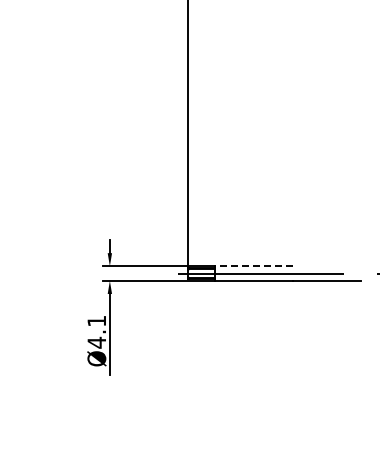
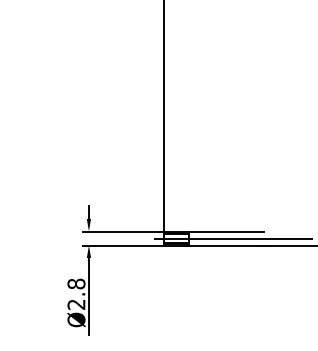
line: (253, 266) -> (226, 231), dashed -> solid
text: (96, 331) -> (76, 293), Ø4.1 -> Ø2.8

